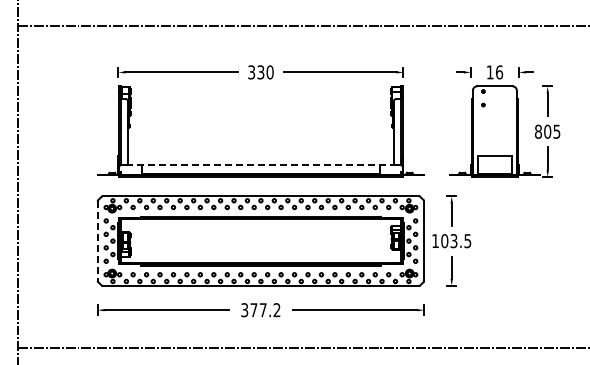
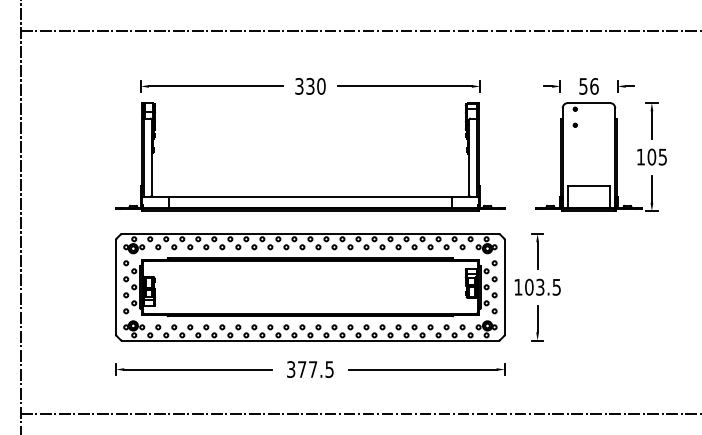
text: (489, 72) -> (582, 86), 16 -> 56
text: (538, 131) -> (640, 156), 805 -> 105
line: (260, 165) -> (309, 197), dashed -> solid
line: (97, 241) -> (115, 287), dashed -> solid
text: (276, 310) -> (328, 369), 377.2 -> 377.5

